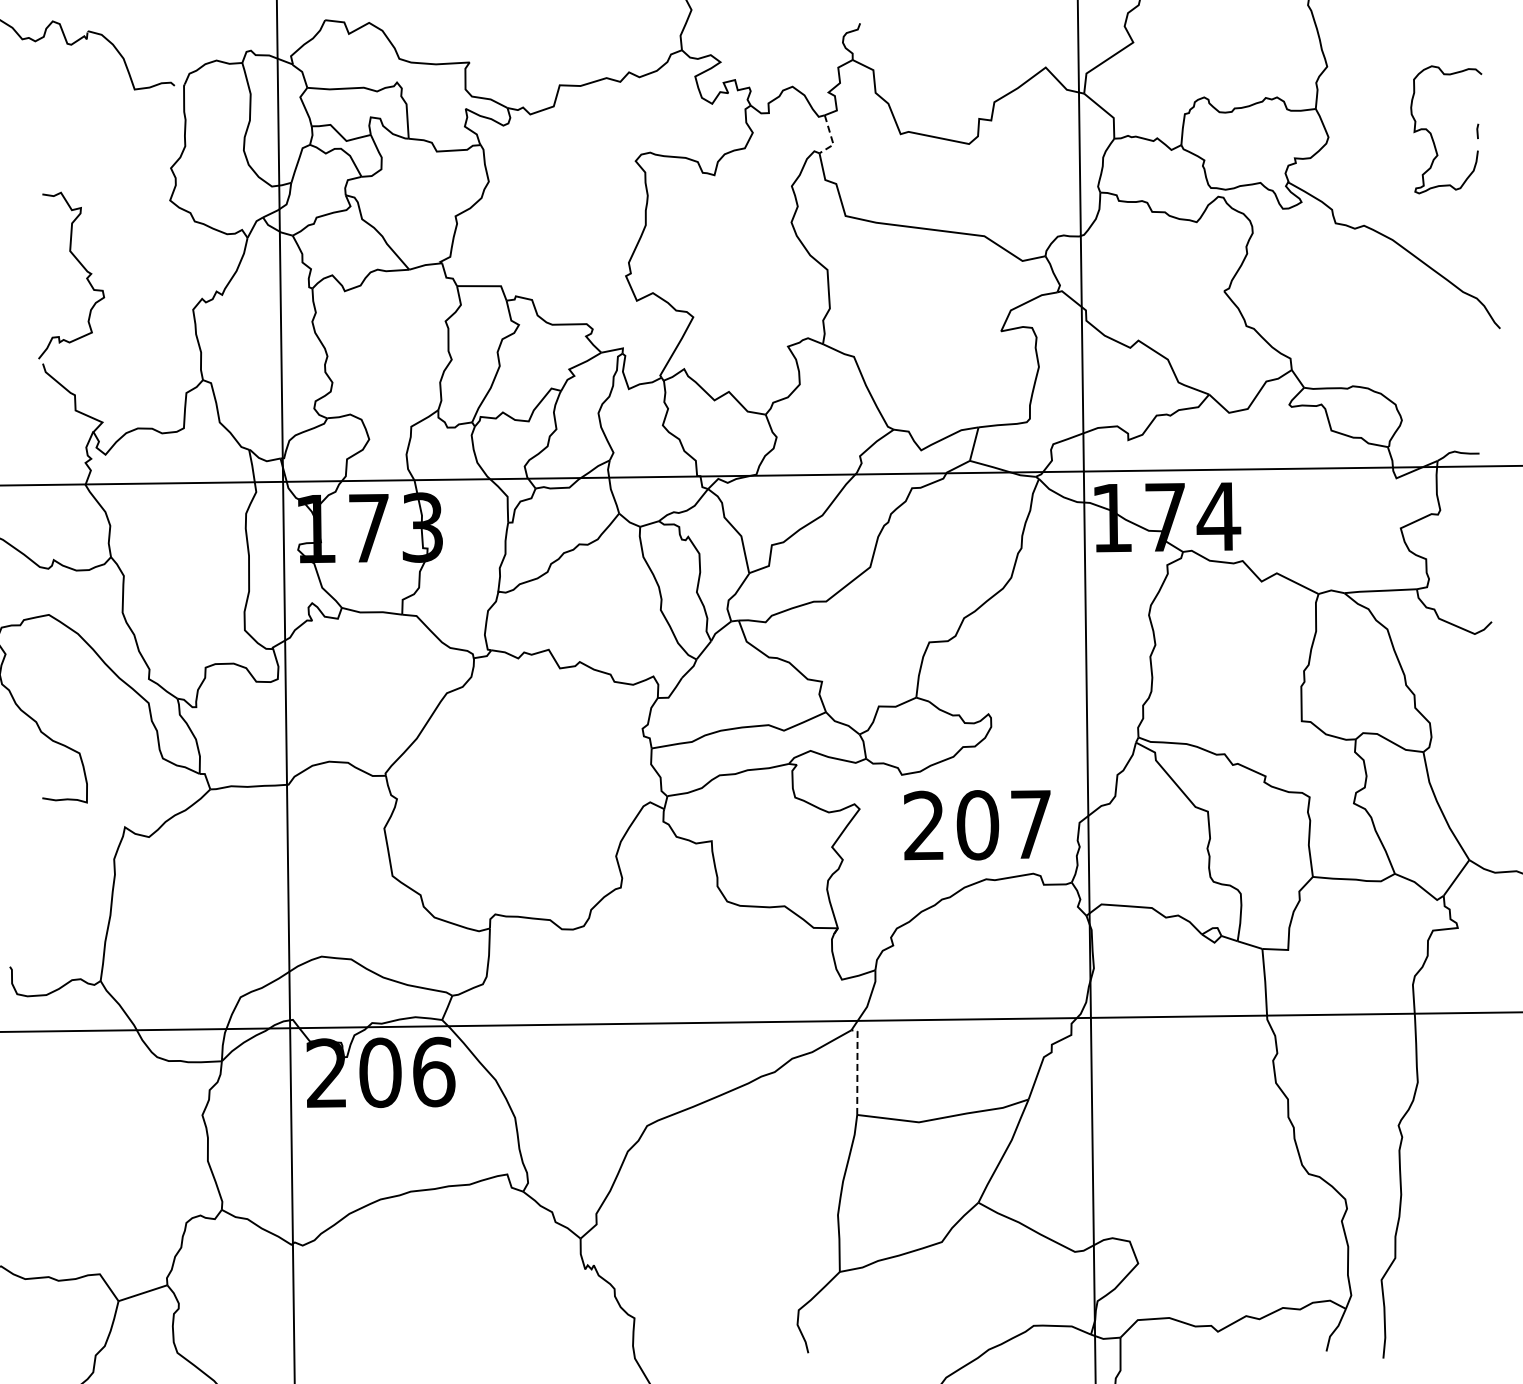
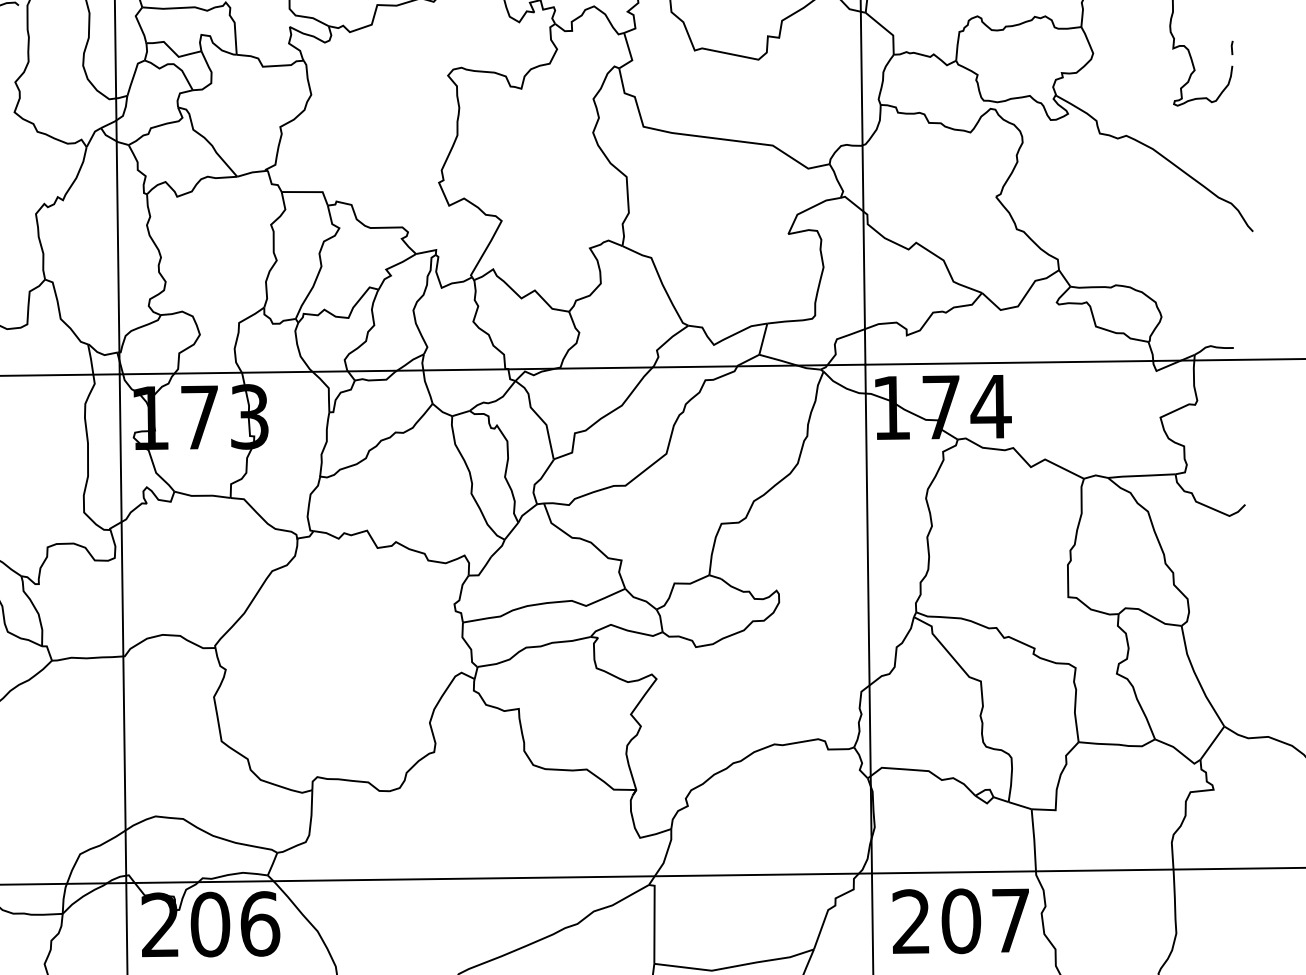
line: (831, 138) -> (630, 54), dashed -> solid
text: (977, 825) -> (960, 921), moved
line: (857, 1069) -> (654, 921), dashed -> solid

